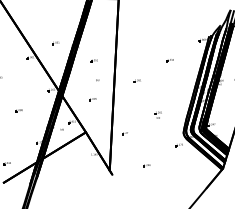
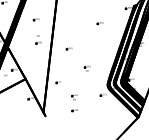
part: (136, 80) -> (68, 48), moved
part: (92, 99) -> (38, 42), moved
part: (144, 149) -> (73, 96), added

